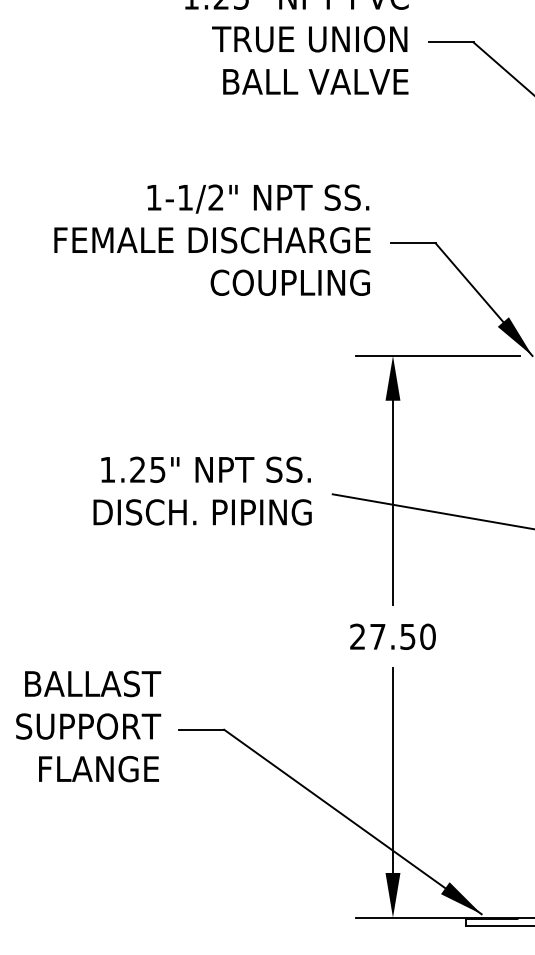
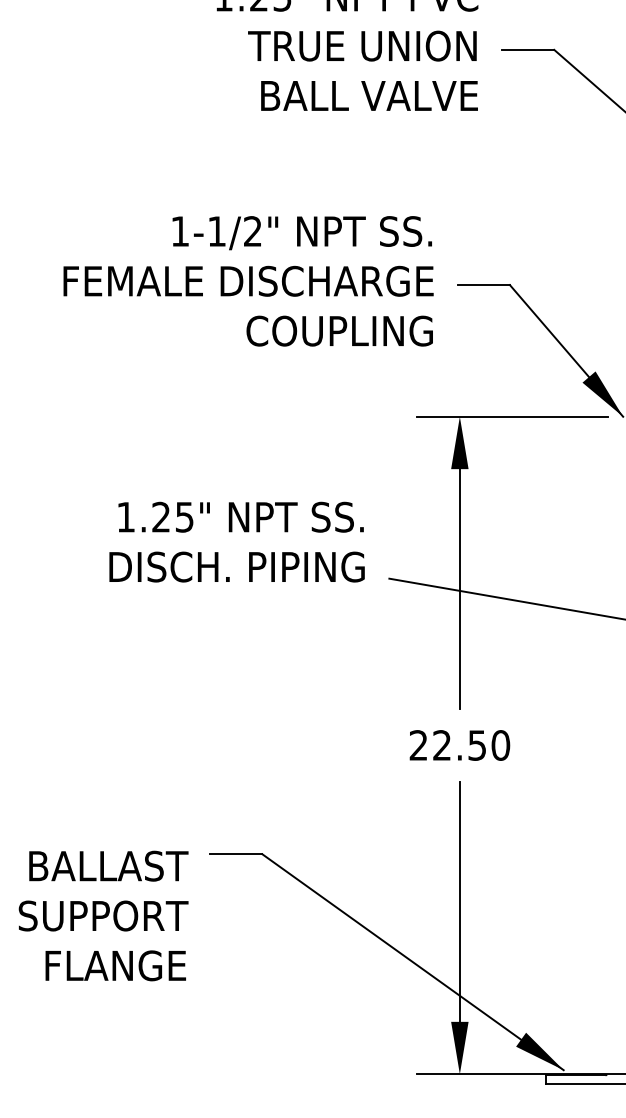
text: (202, 490) -> (236, 541), moved
text: (377, 636) -> (441, 745), 27.50 -> 22.50
text: (88, 726) -> (103, 915), moved

